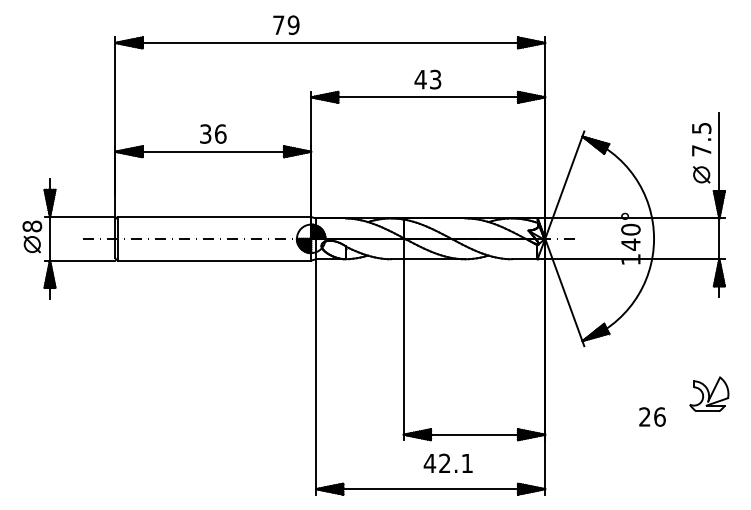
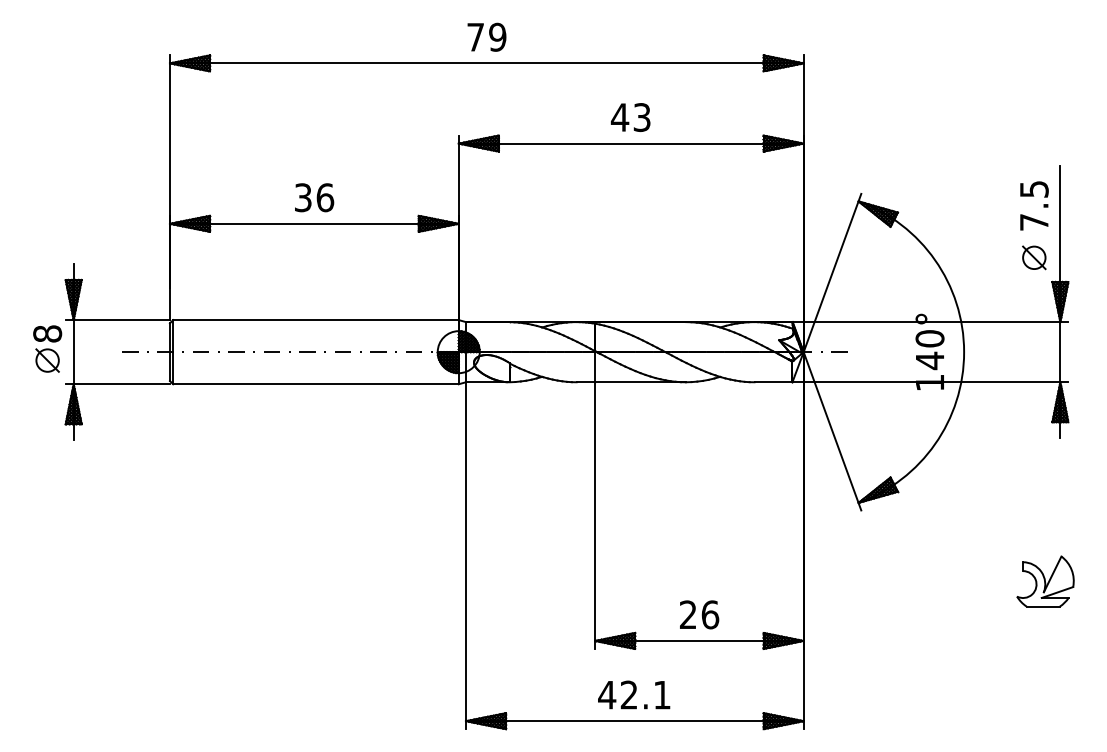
text: (286, 24) -> (487, 36), moved
text: (652, 416) -> (699, 614), moved
text: (447, 462) -> (633, 693), moved

